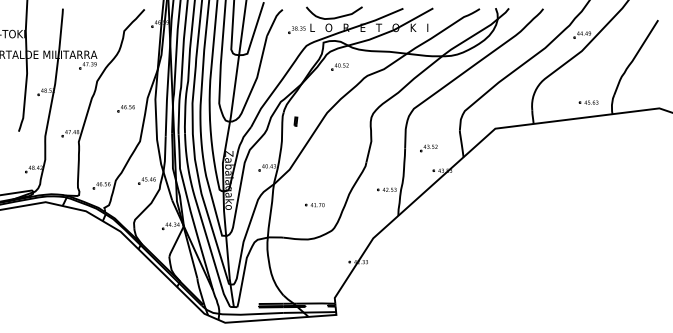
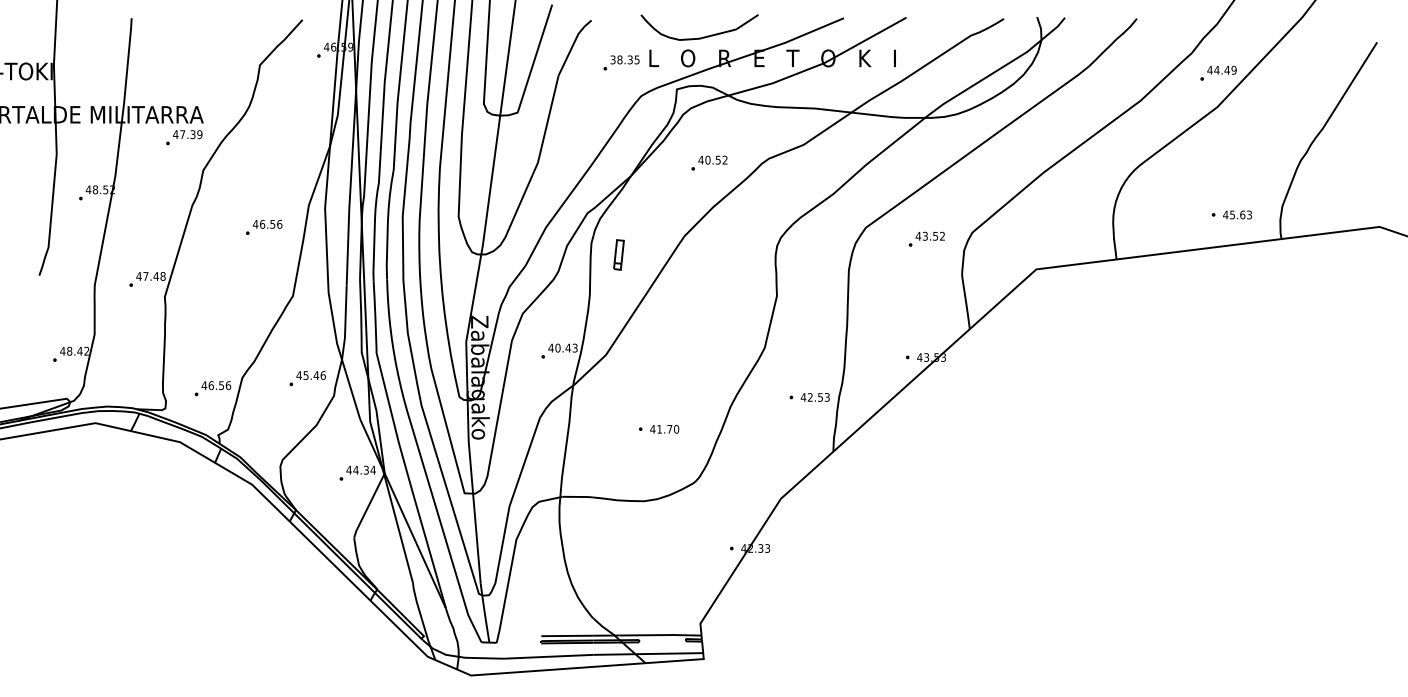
part: (339, 66) -> (708, 162), moved
part: (295, 121) -> (618, 254), size x1.67
part: (428, 148) -> (925, 239), moved

